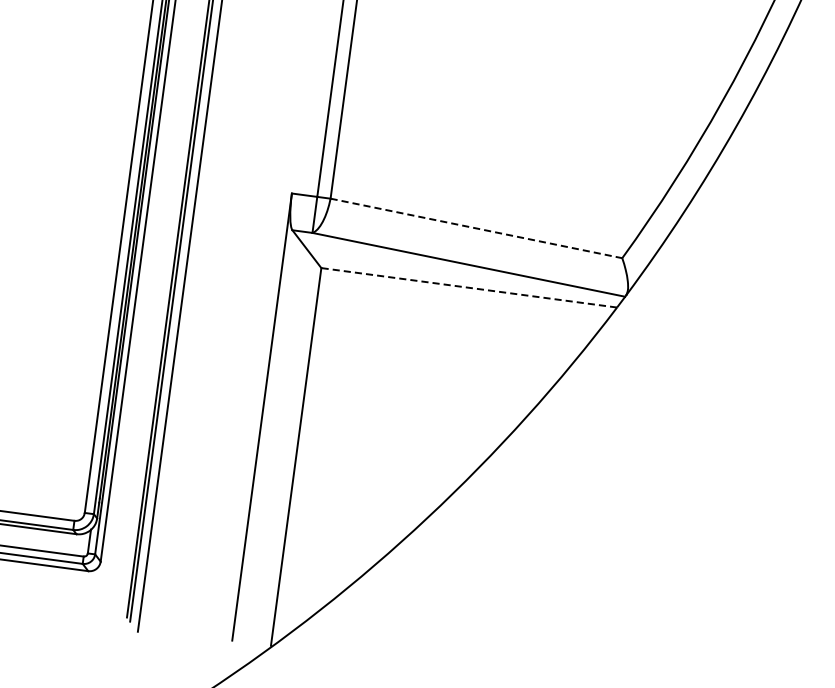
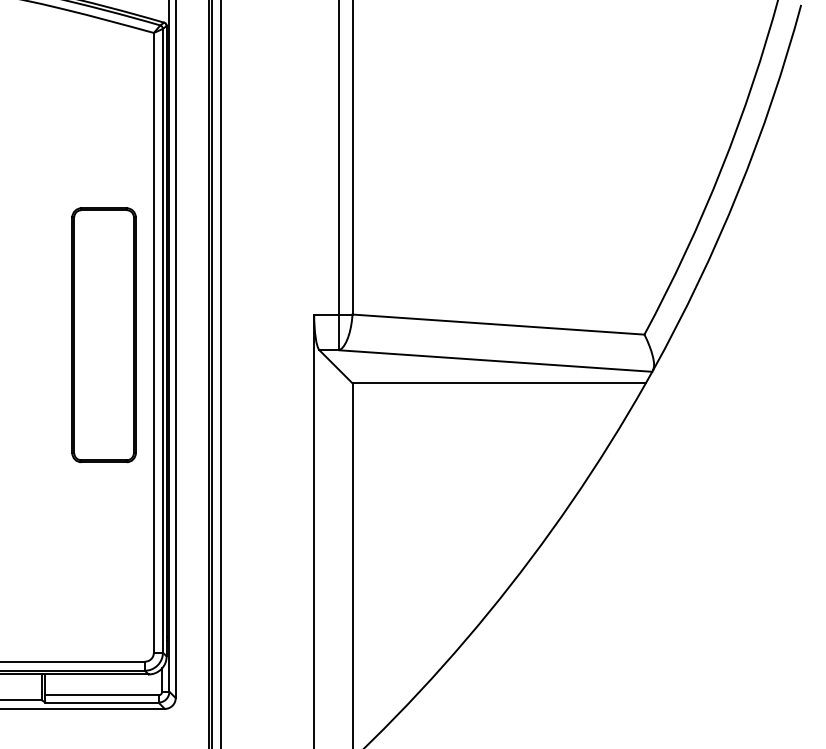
part: (76, 186) -> (103, 335), added
line: (476, 228) -> (498, 324), dashed -> solid
line: (469, 287) -> (499, 383), dashed -> solid

